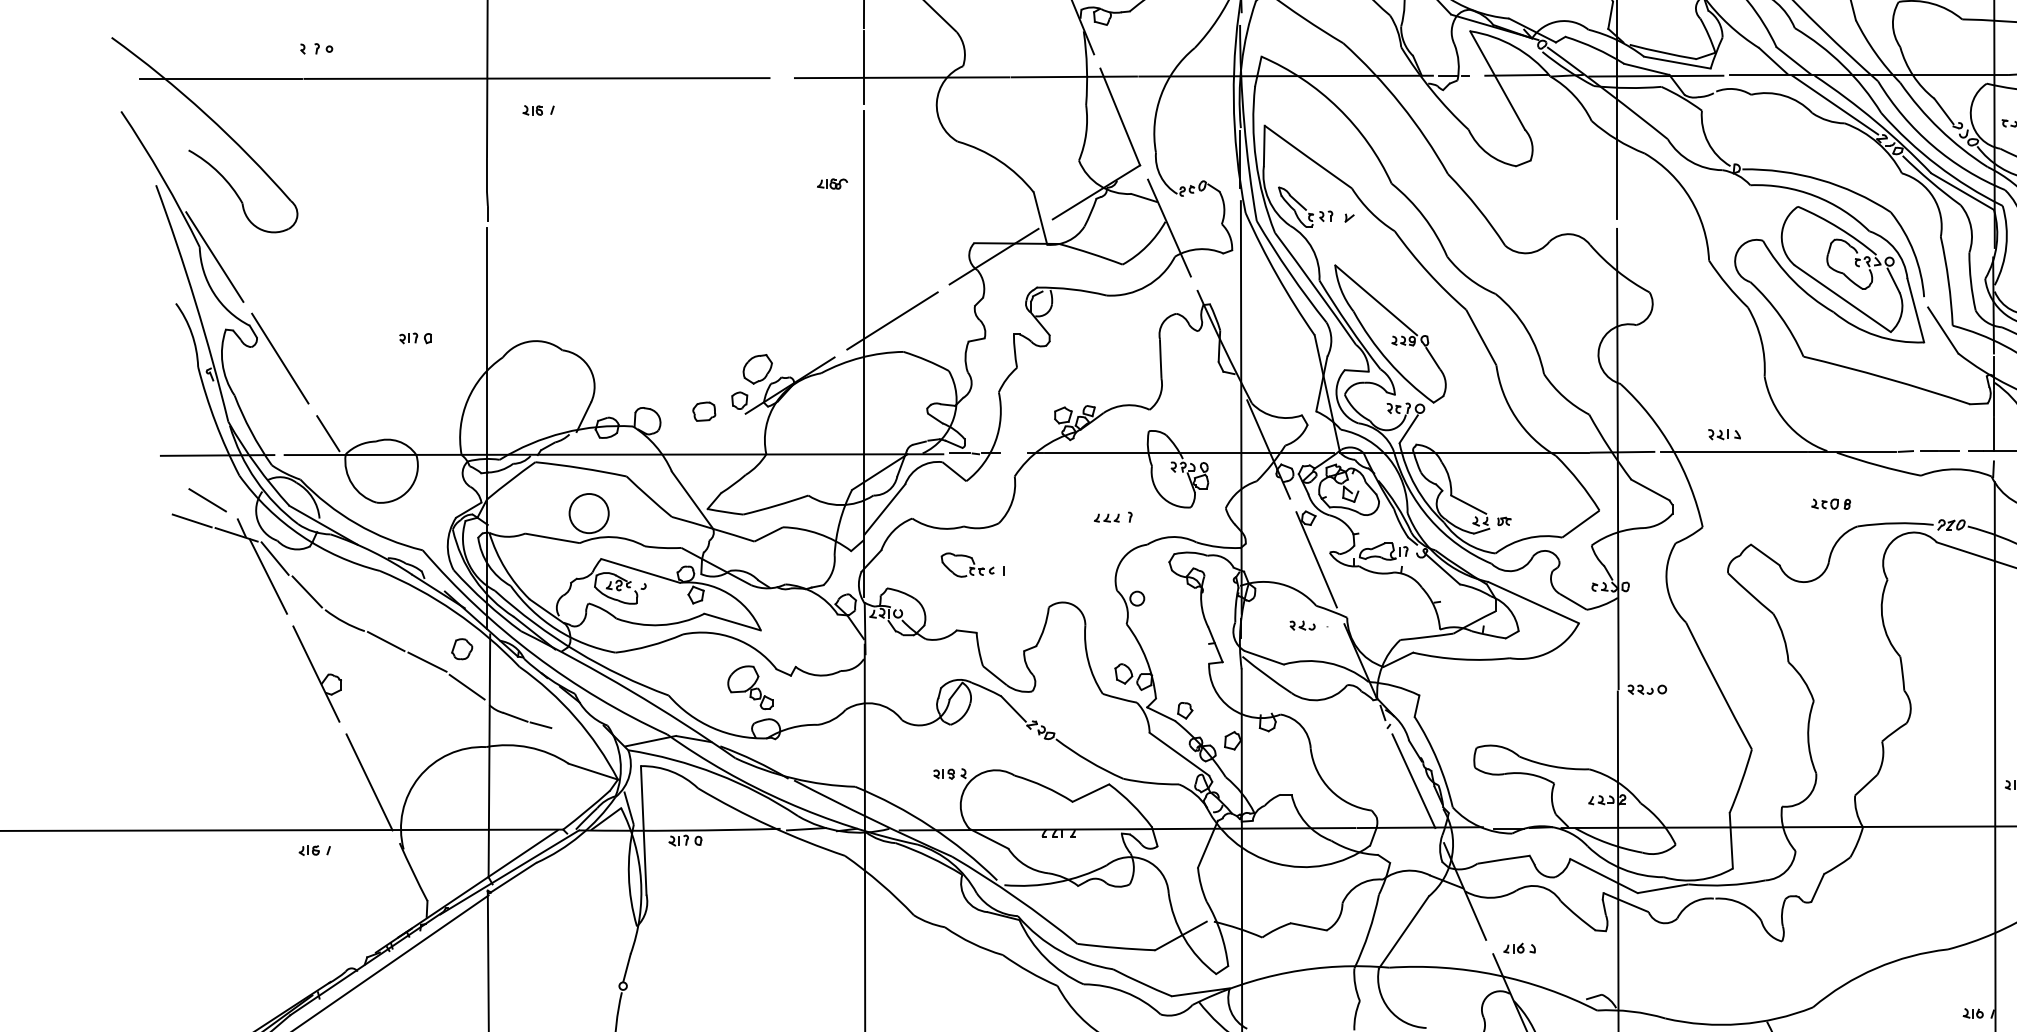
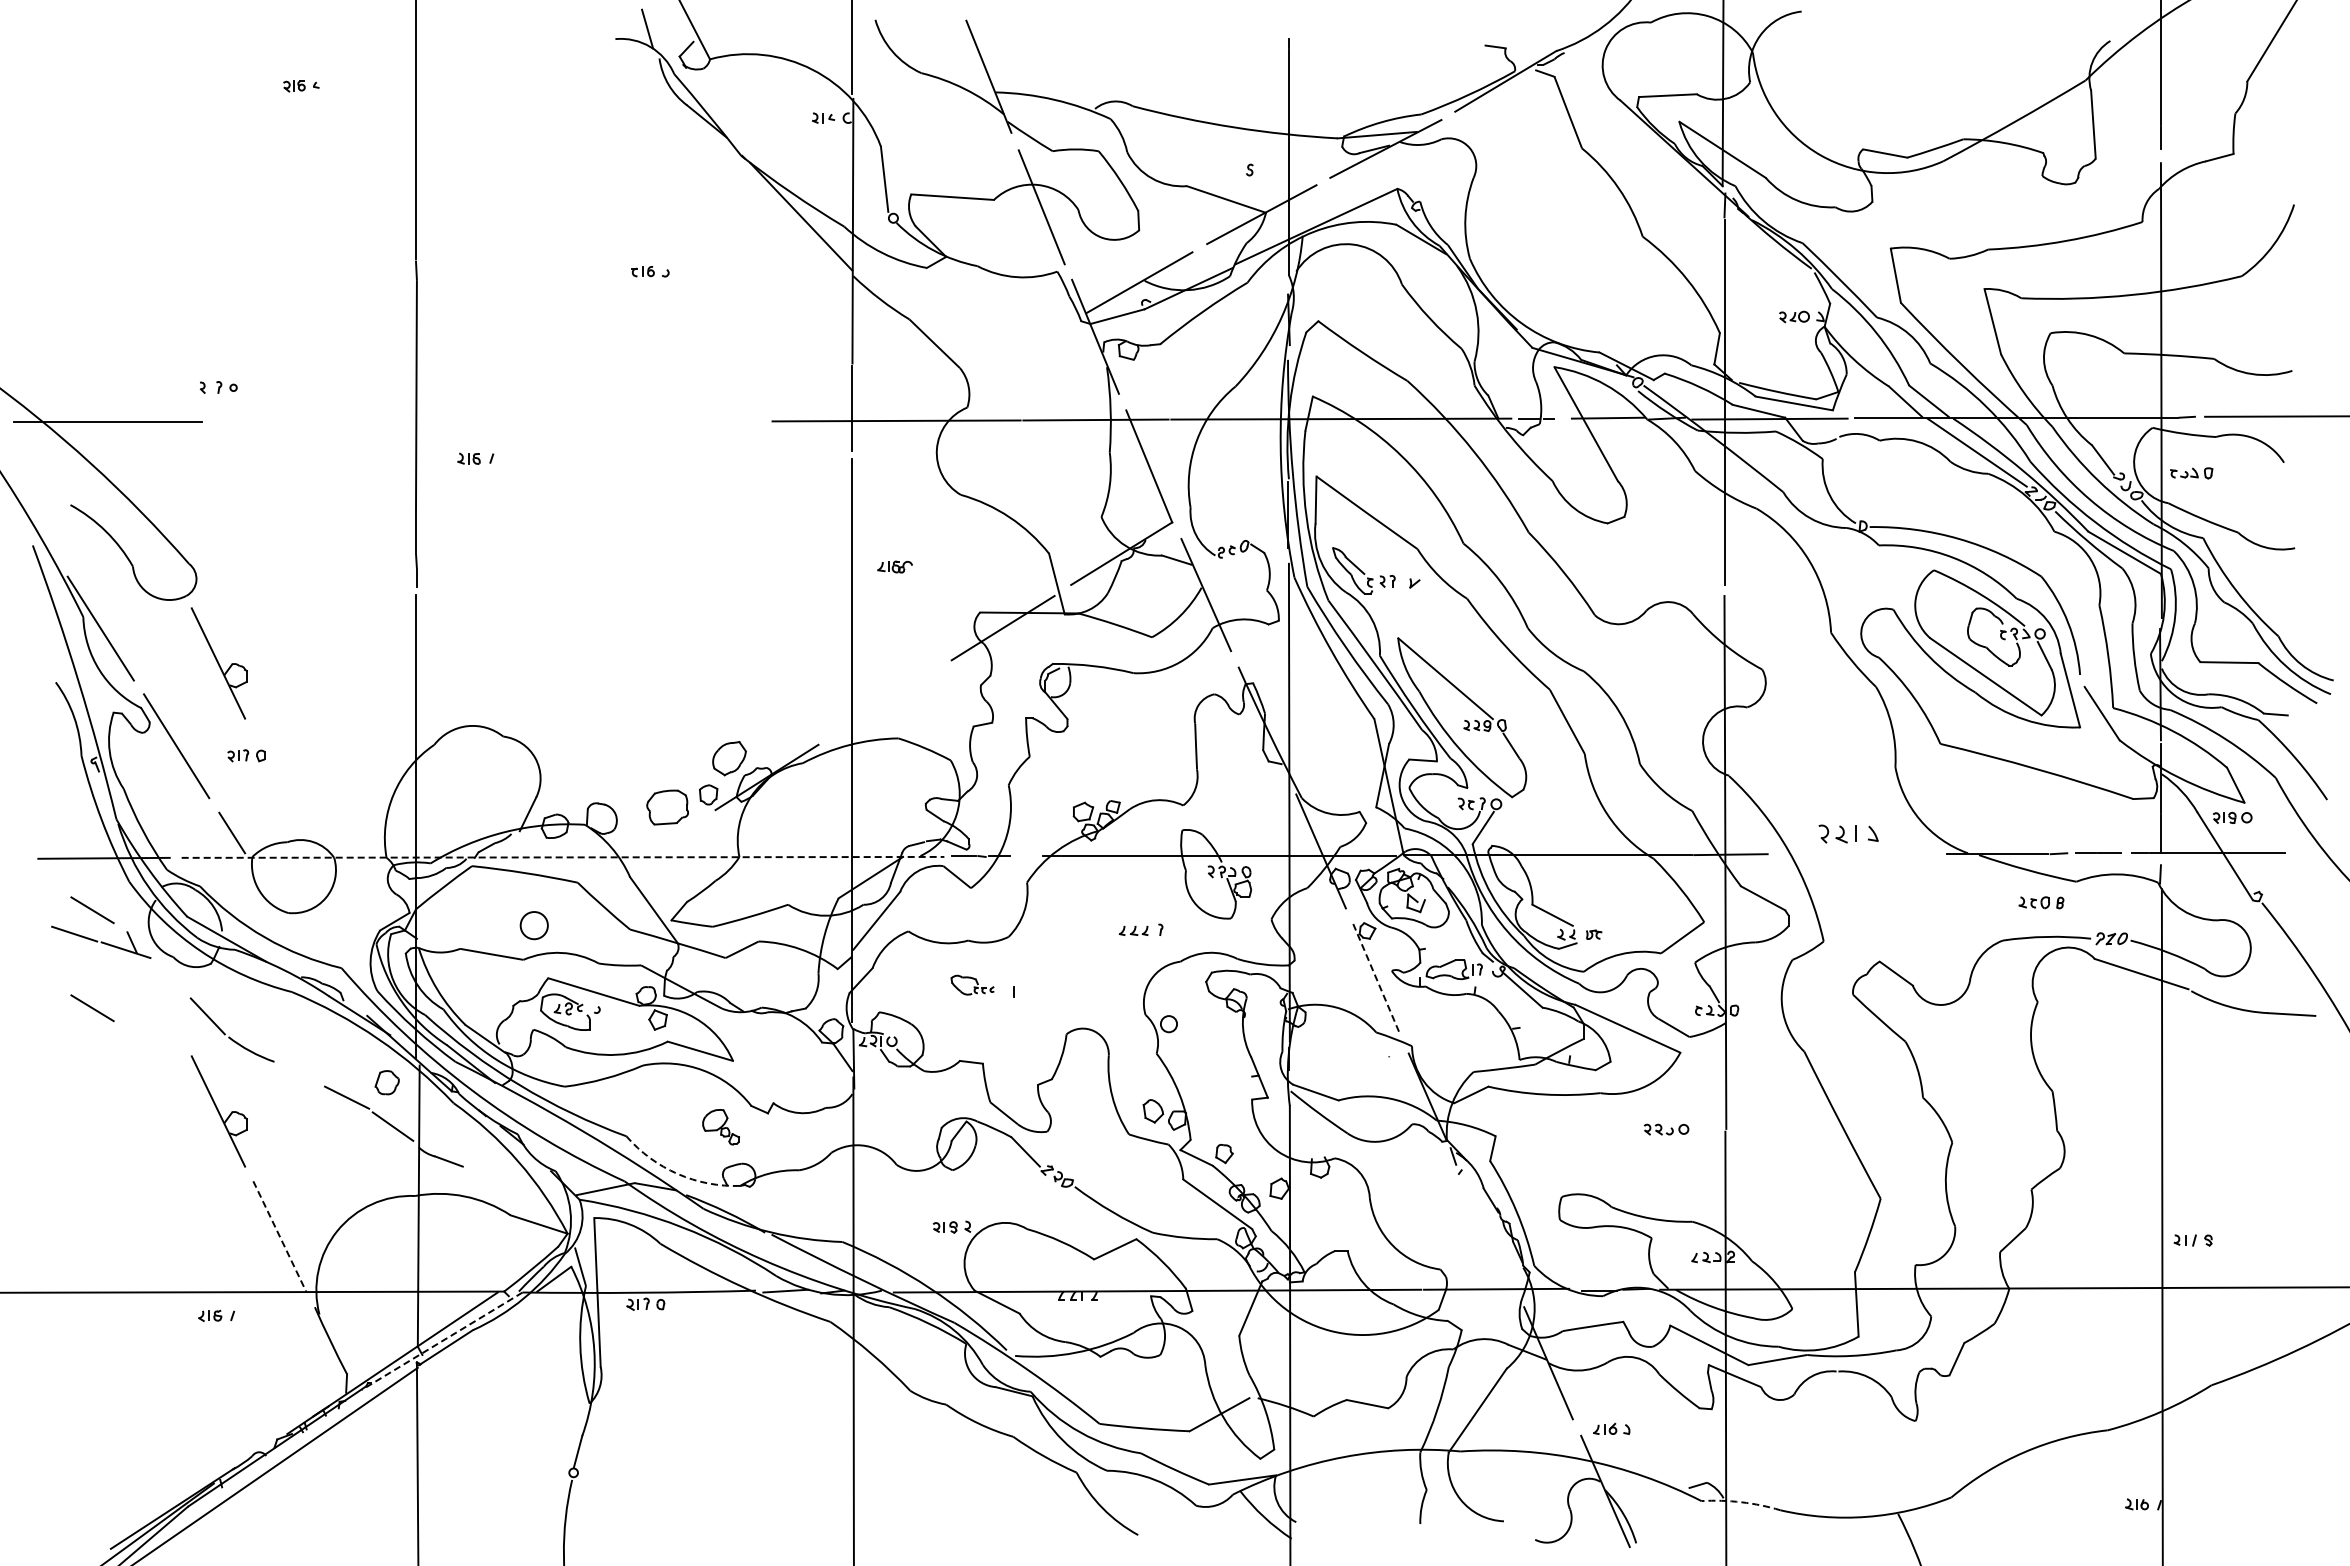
line: (536, 78) -> (473, 421), removed
part: (832, 183) -> (894, 566), moved
part: (316, 287) -> (218, 663), added
line: (892, 320) -> (885, 702), removed
part: (415, 338) -> (246, 755), moved
part: (704, 411) -> (667, 807), size x1.6
part: (1724, 434) -> (1848, 834), size x1.6
line: (1734, 452) -> (1860, 854), removed
line: (614, 454) -> (563, 857), solid -> dashed
part: (1831, 503) -> (2041, 902), moved
circle: (588, 513) -> (533, 925), size x0.6
line: (275, 558) -> (170, 977), removed
line: (1316, 560) -> (1376, 979), solid -> dashed
part: (967, 564) -> (972, 984), size x0.7
line: (268, 576) -> (162, 998), removed
line: (207, 585) -> (92, 1008), added
part: (1302, 625) -> (1360, 1055), removed
line: (386, 641) -> (299, 1073), removed
part: (749, 687) -> (720, 1126), size x0.7
part: (1647, 689) -> (1666, 1129), moved
line: (540, 725) -> (478, 1170), removed
arc: (712, 728) -> (677, 1174), solid -> dashed
line: (1414, 781) -> (1489, 1235), removed
line: (370, 782) -> (280, 1236), solid -> dashed
line: (509, 872) -> (441, 1341), solid -> dashed
arc: (1631, 1011) -> (1741, 1502), solid -> dashed

